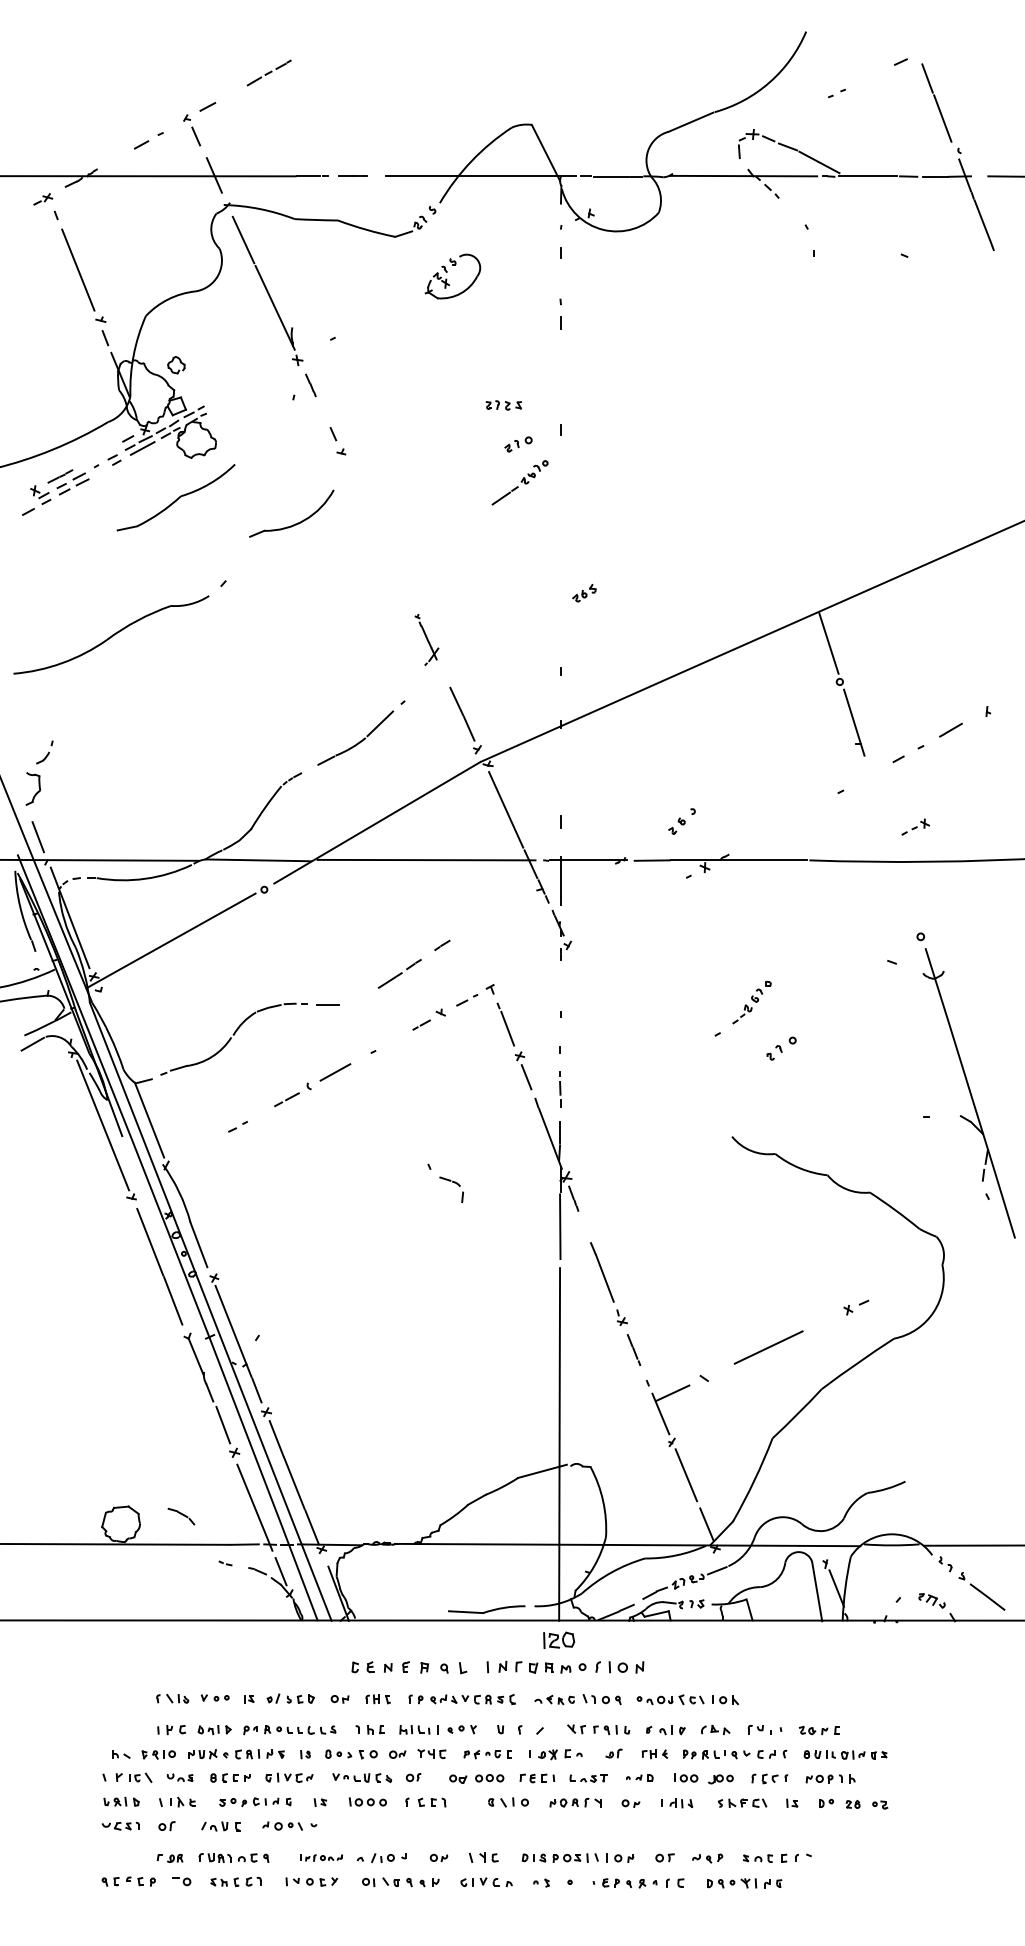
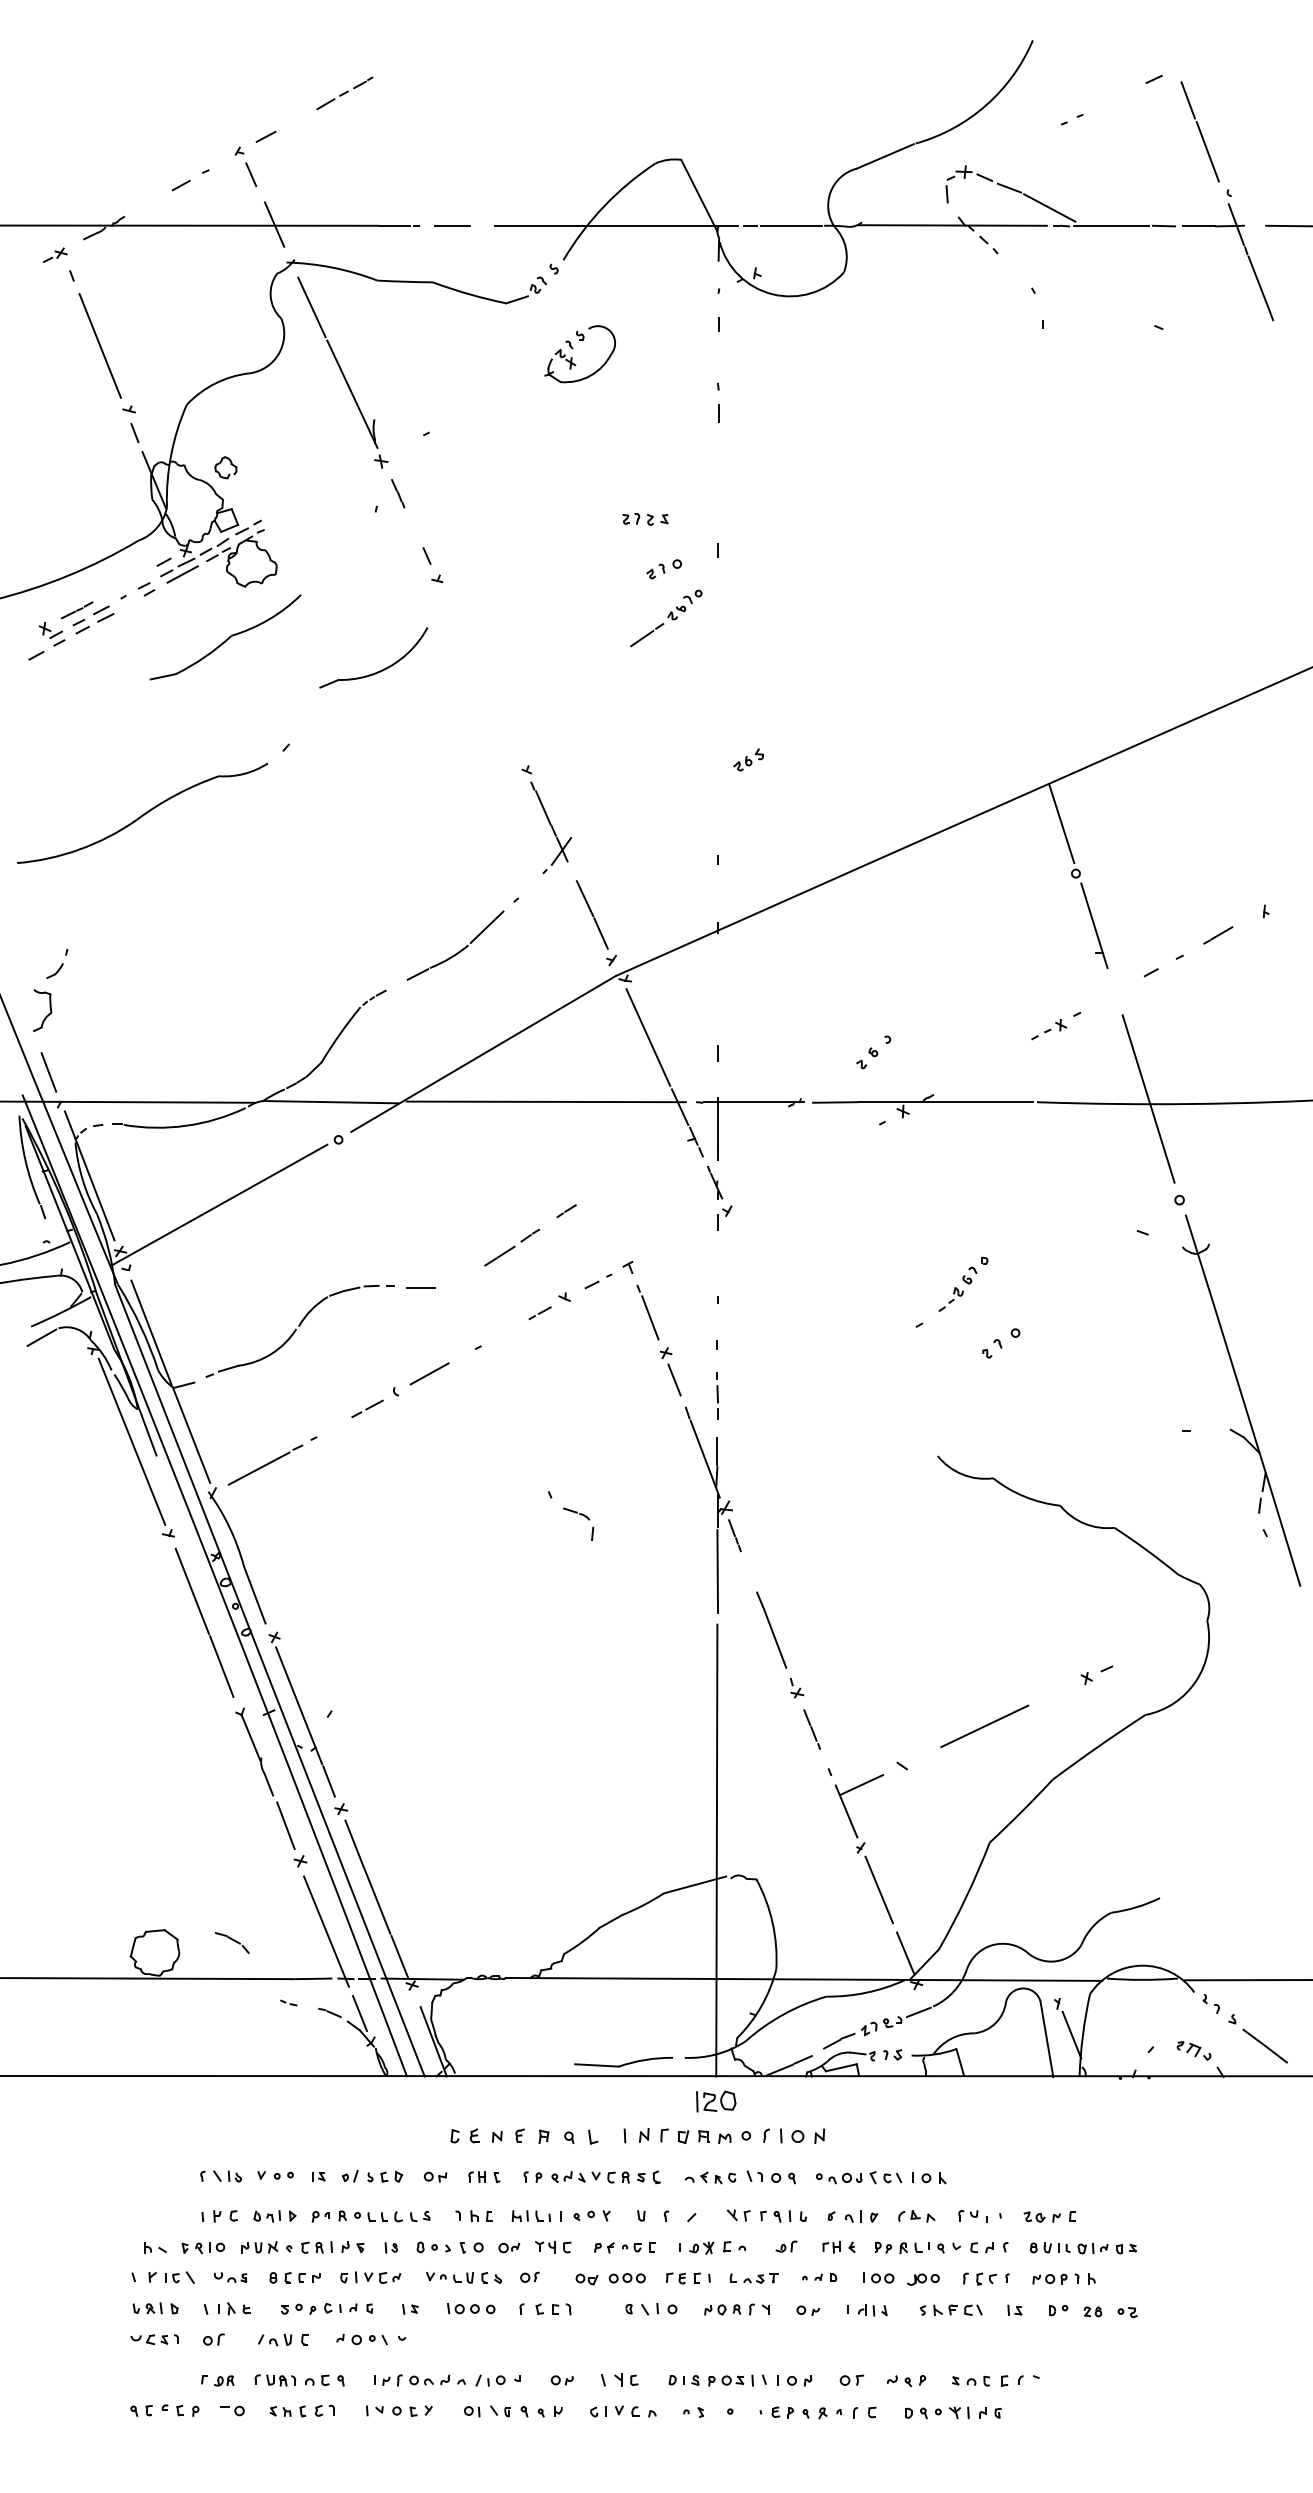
part: (426, 639) -> (546, 819), size x1.67
part: (916, 827) -> (1049, 1029), moved
line: (896, 857) -> (1148, 1098), added
line: (118, 1040) -> (151, 1332), added
line: (201, 1146) -> (258, 1468), added
part: (322, 1858) -> (412, 2380), size x1.43

